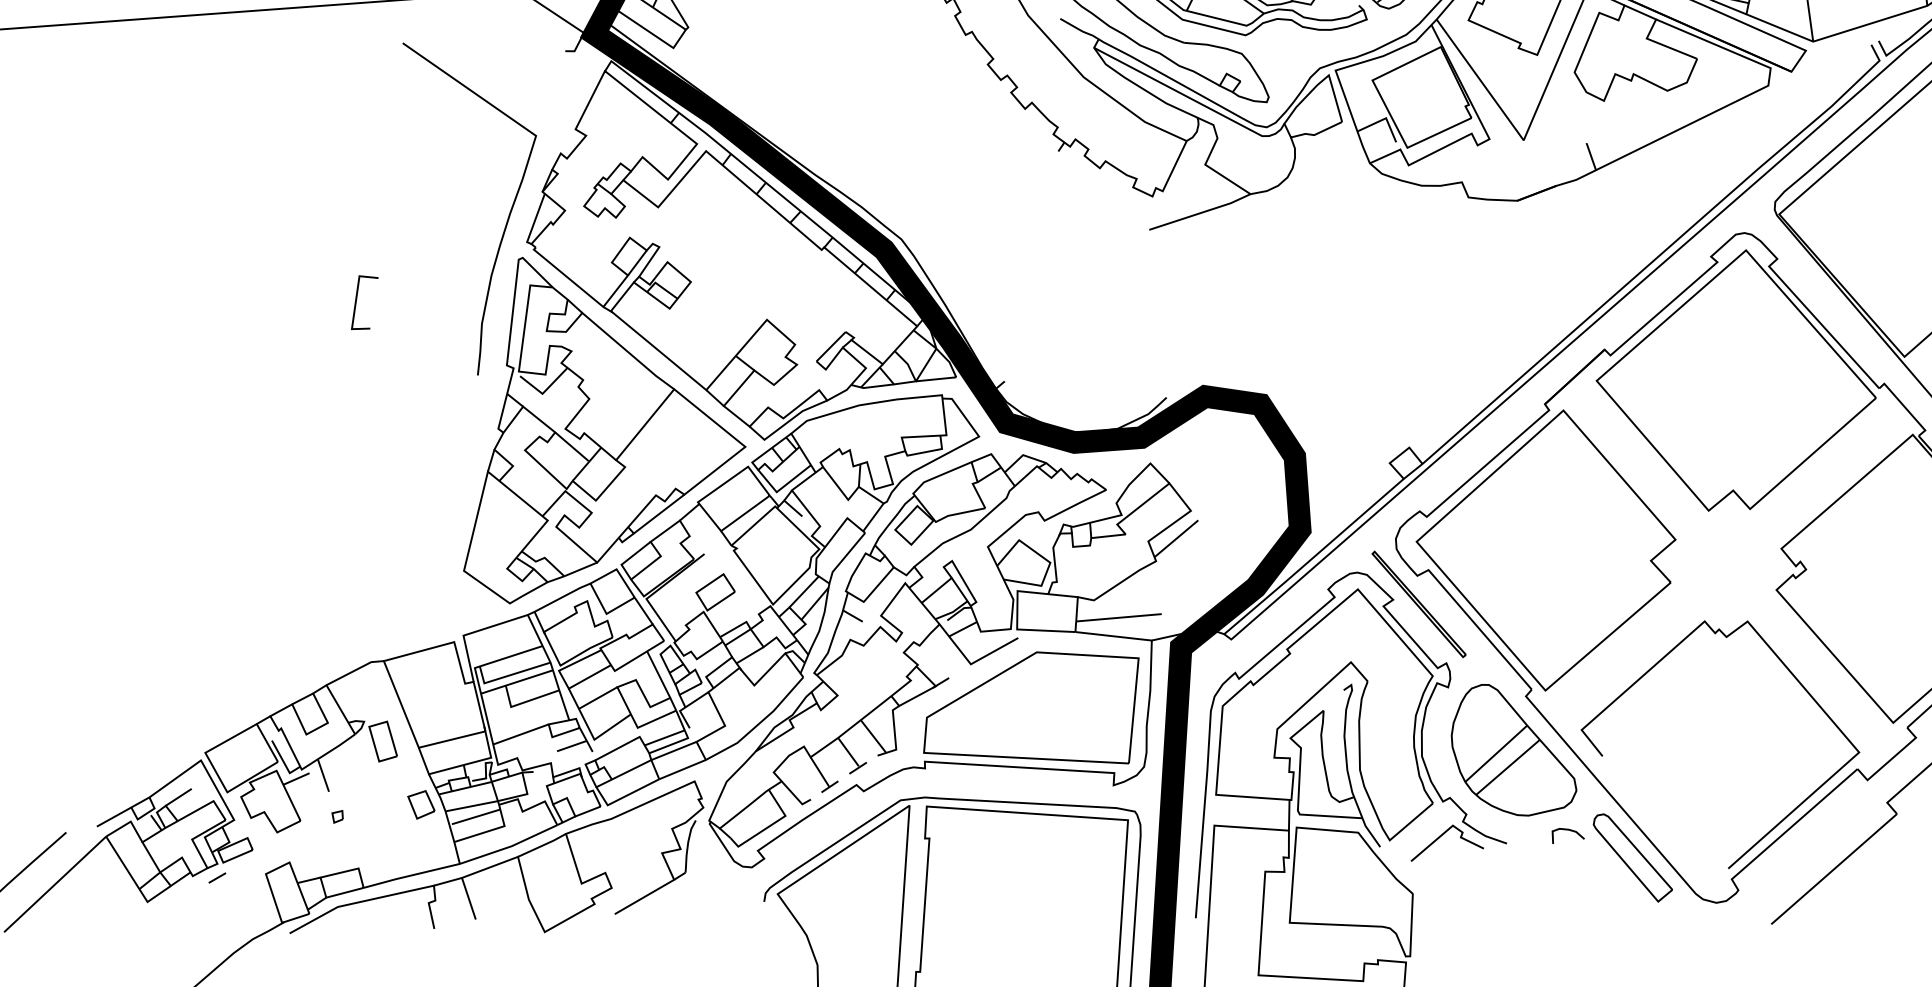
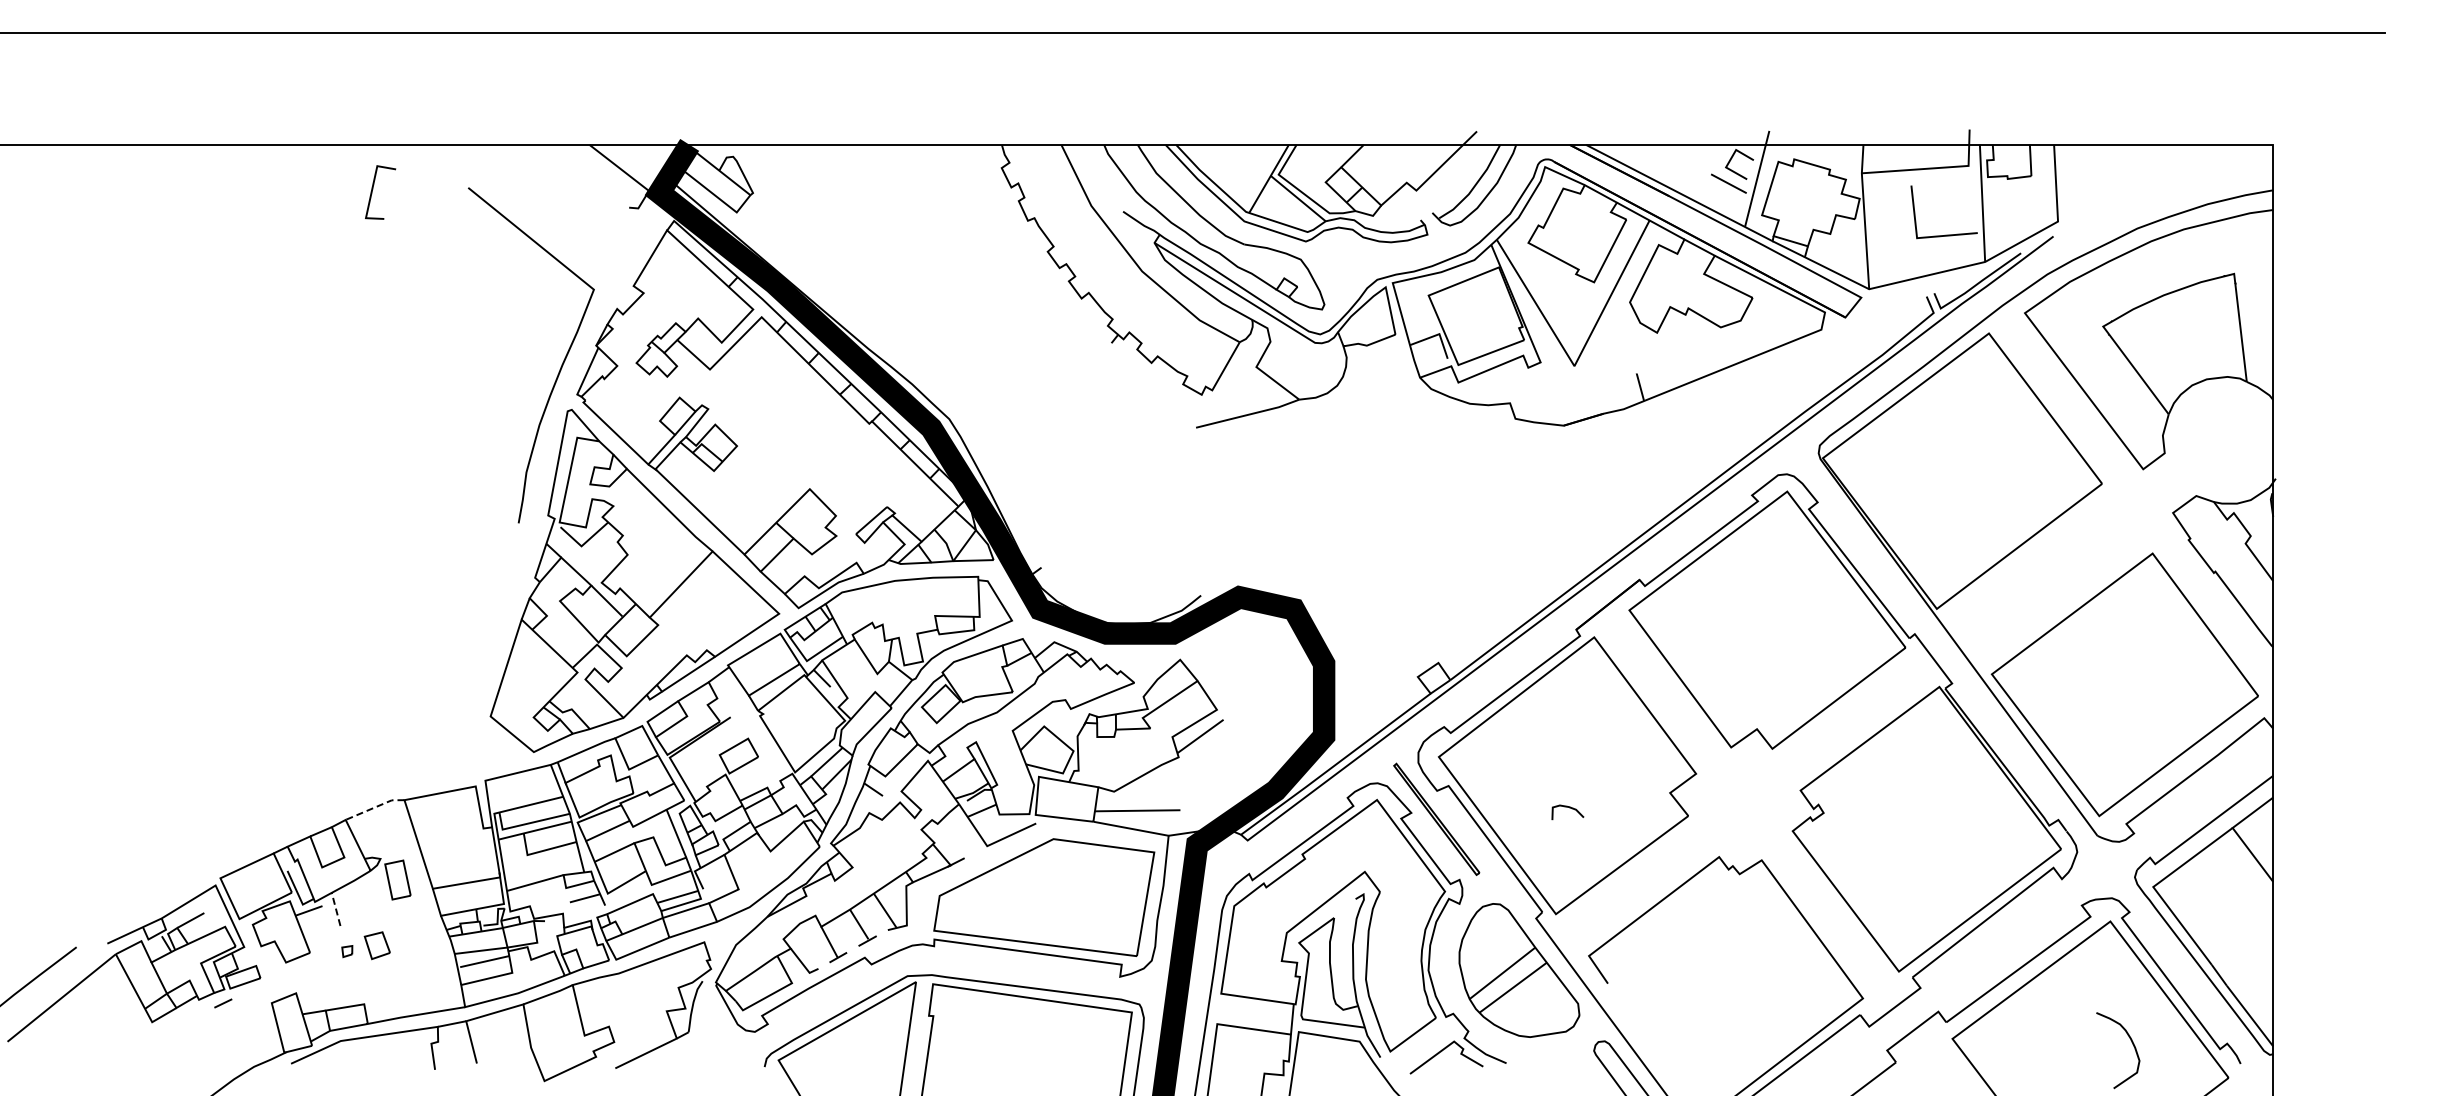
line: (357, 299) -> (373, 189), moved
line: (354, 670) -> (374, 807), solid -> dashed
line: (323, 774) -> (336, 908), solid -> dashed
part: (420, 804) -> (376, 945), moved
curve: (1569, 831) -> (1569, 808), moved

